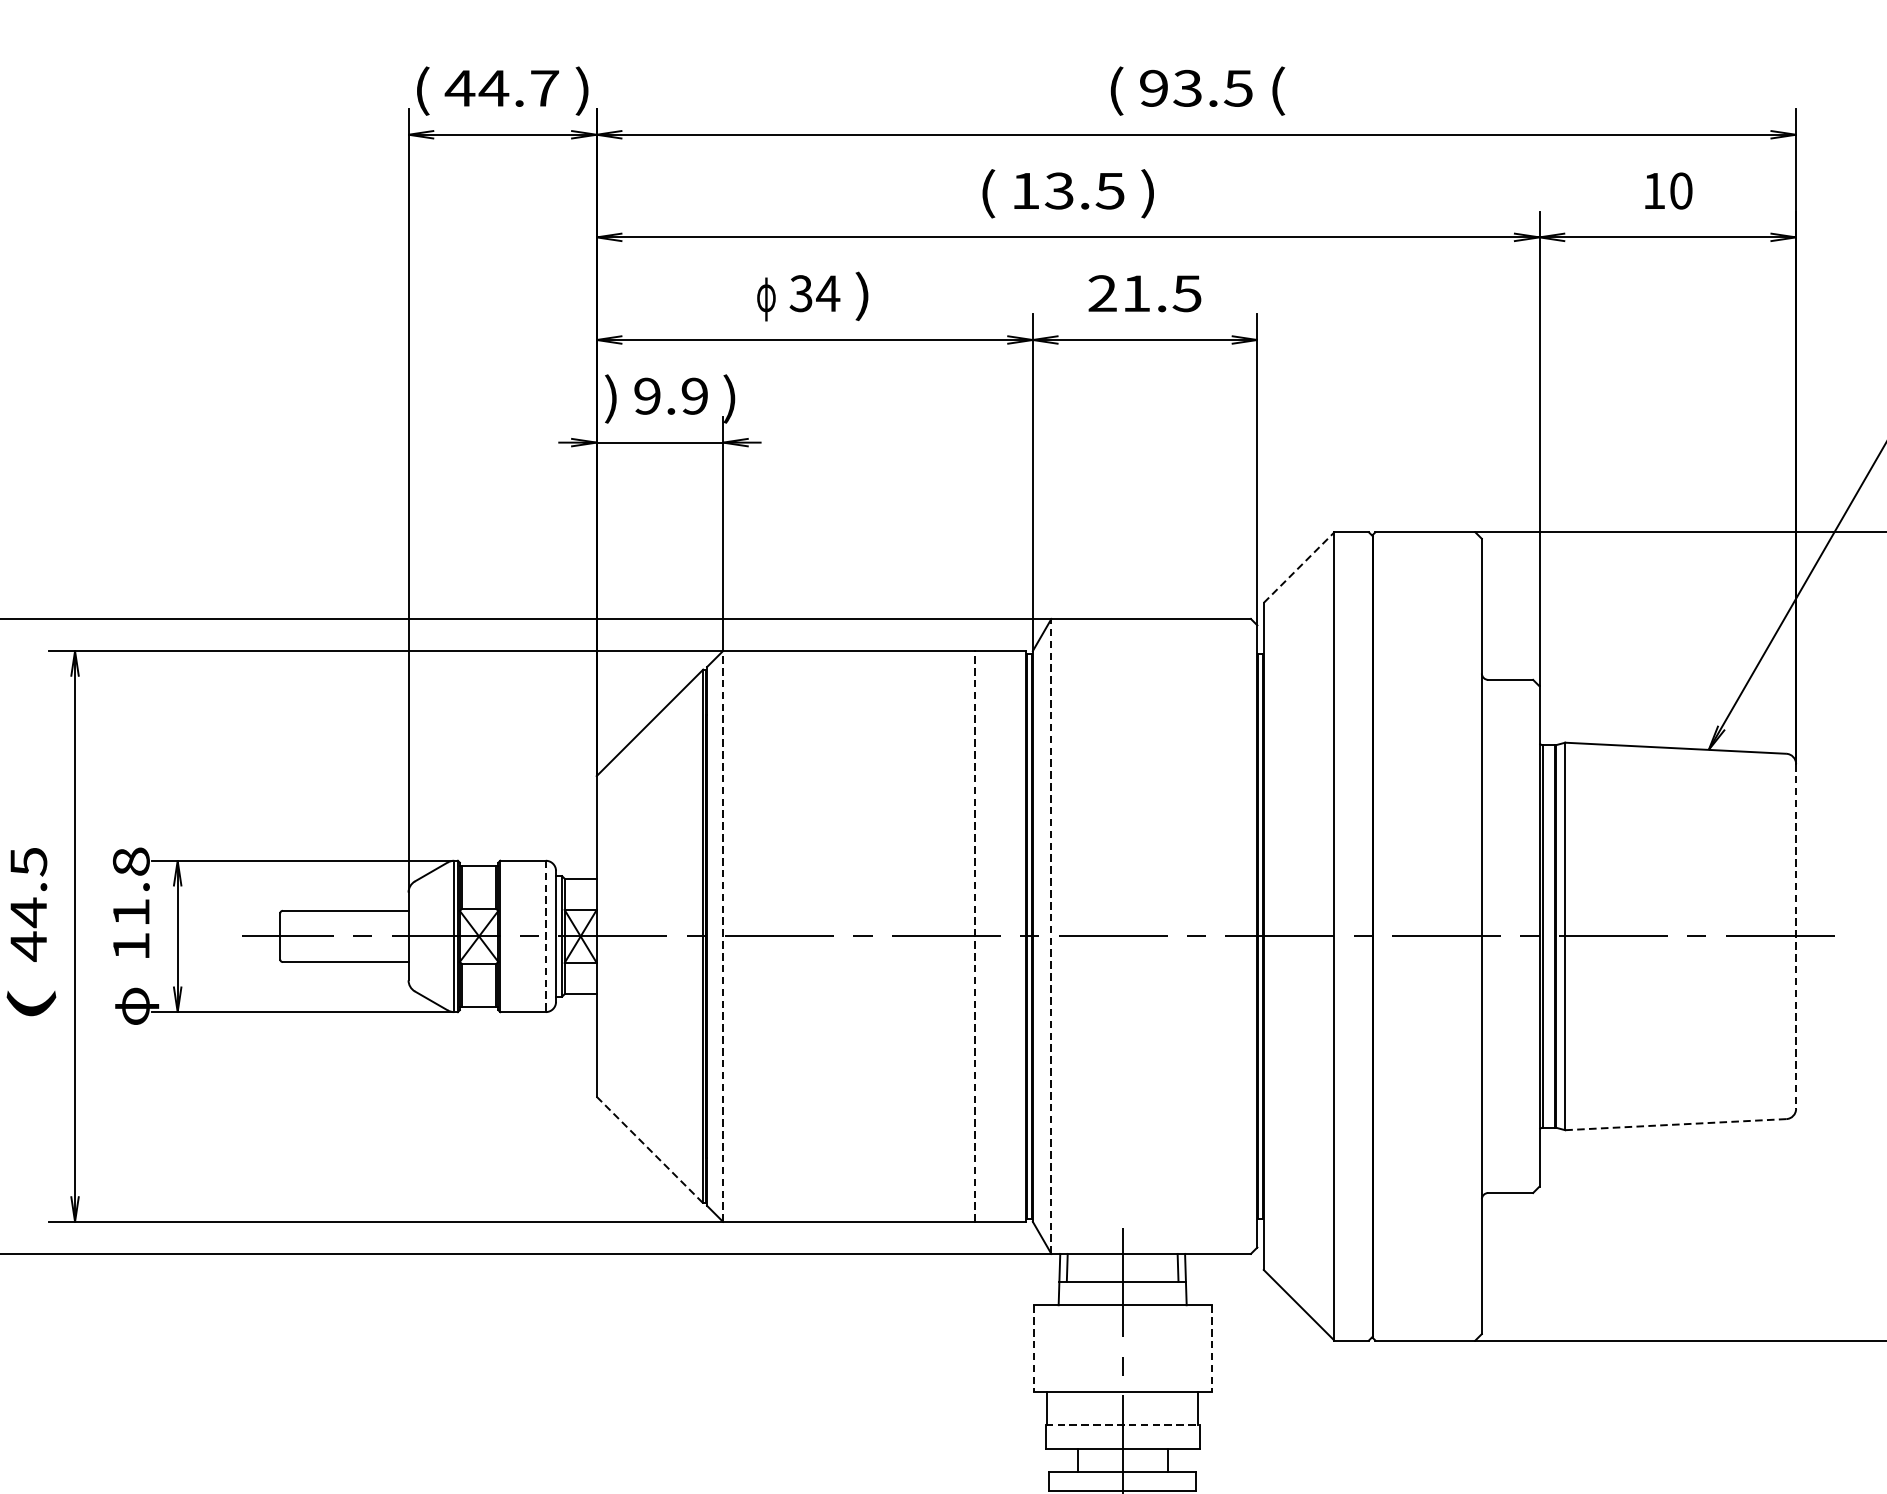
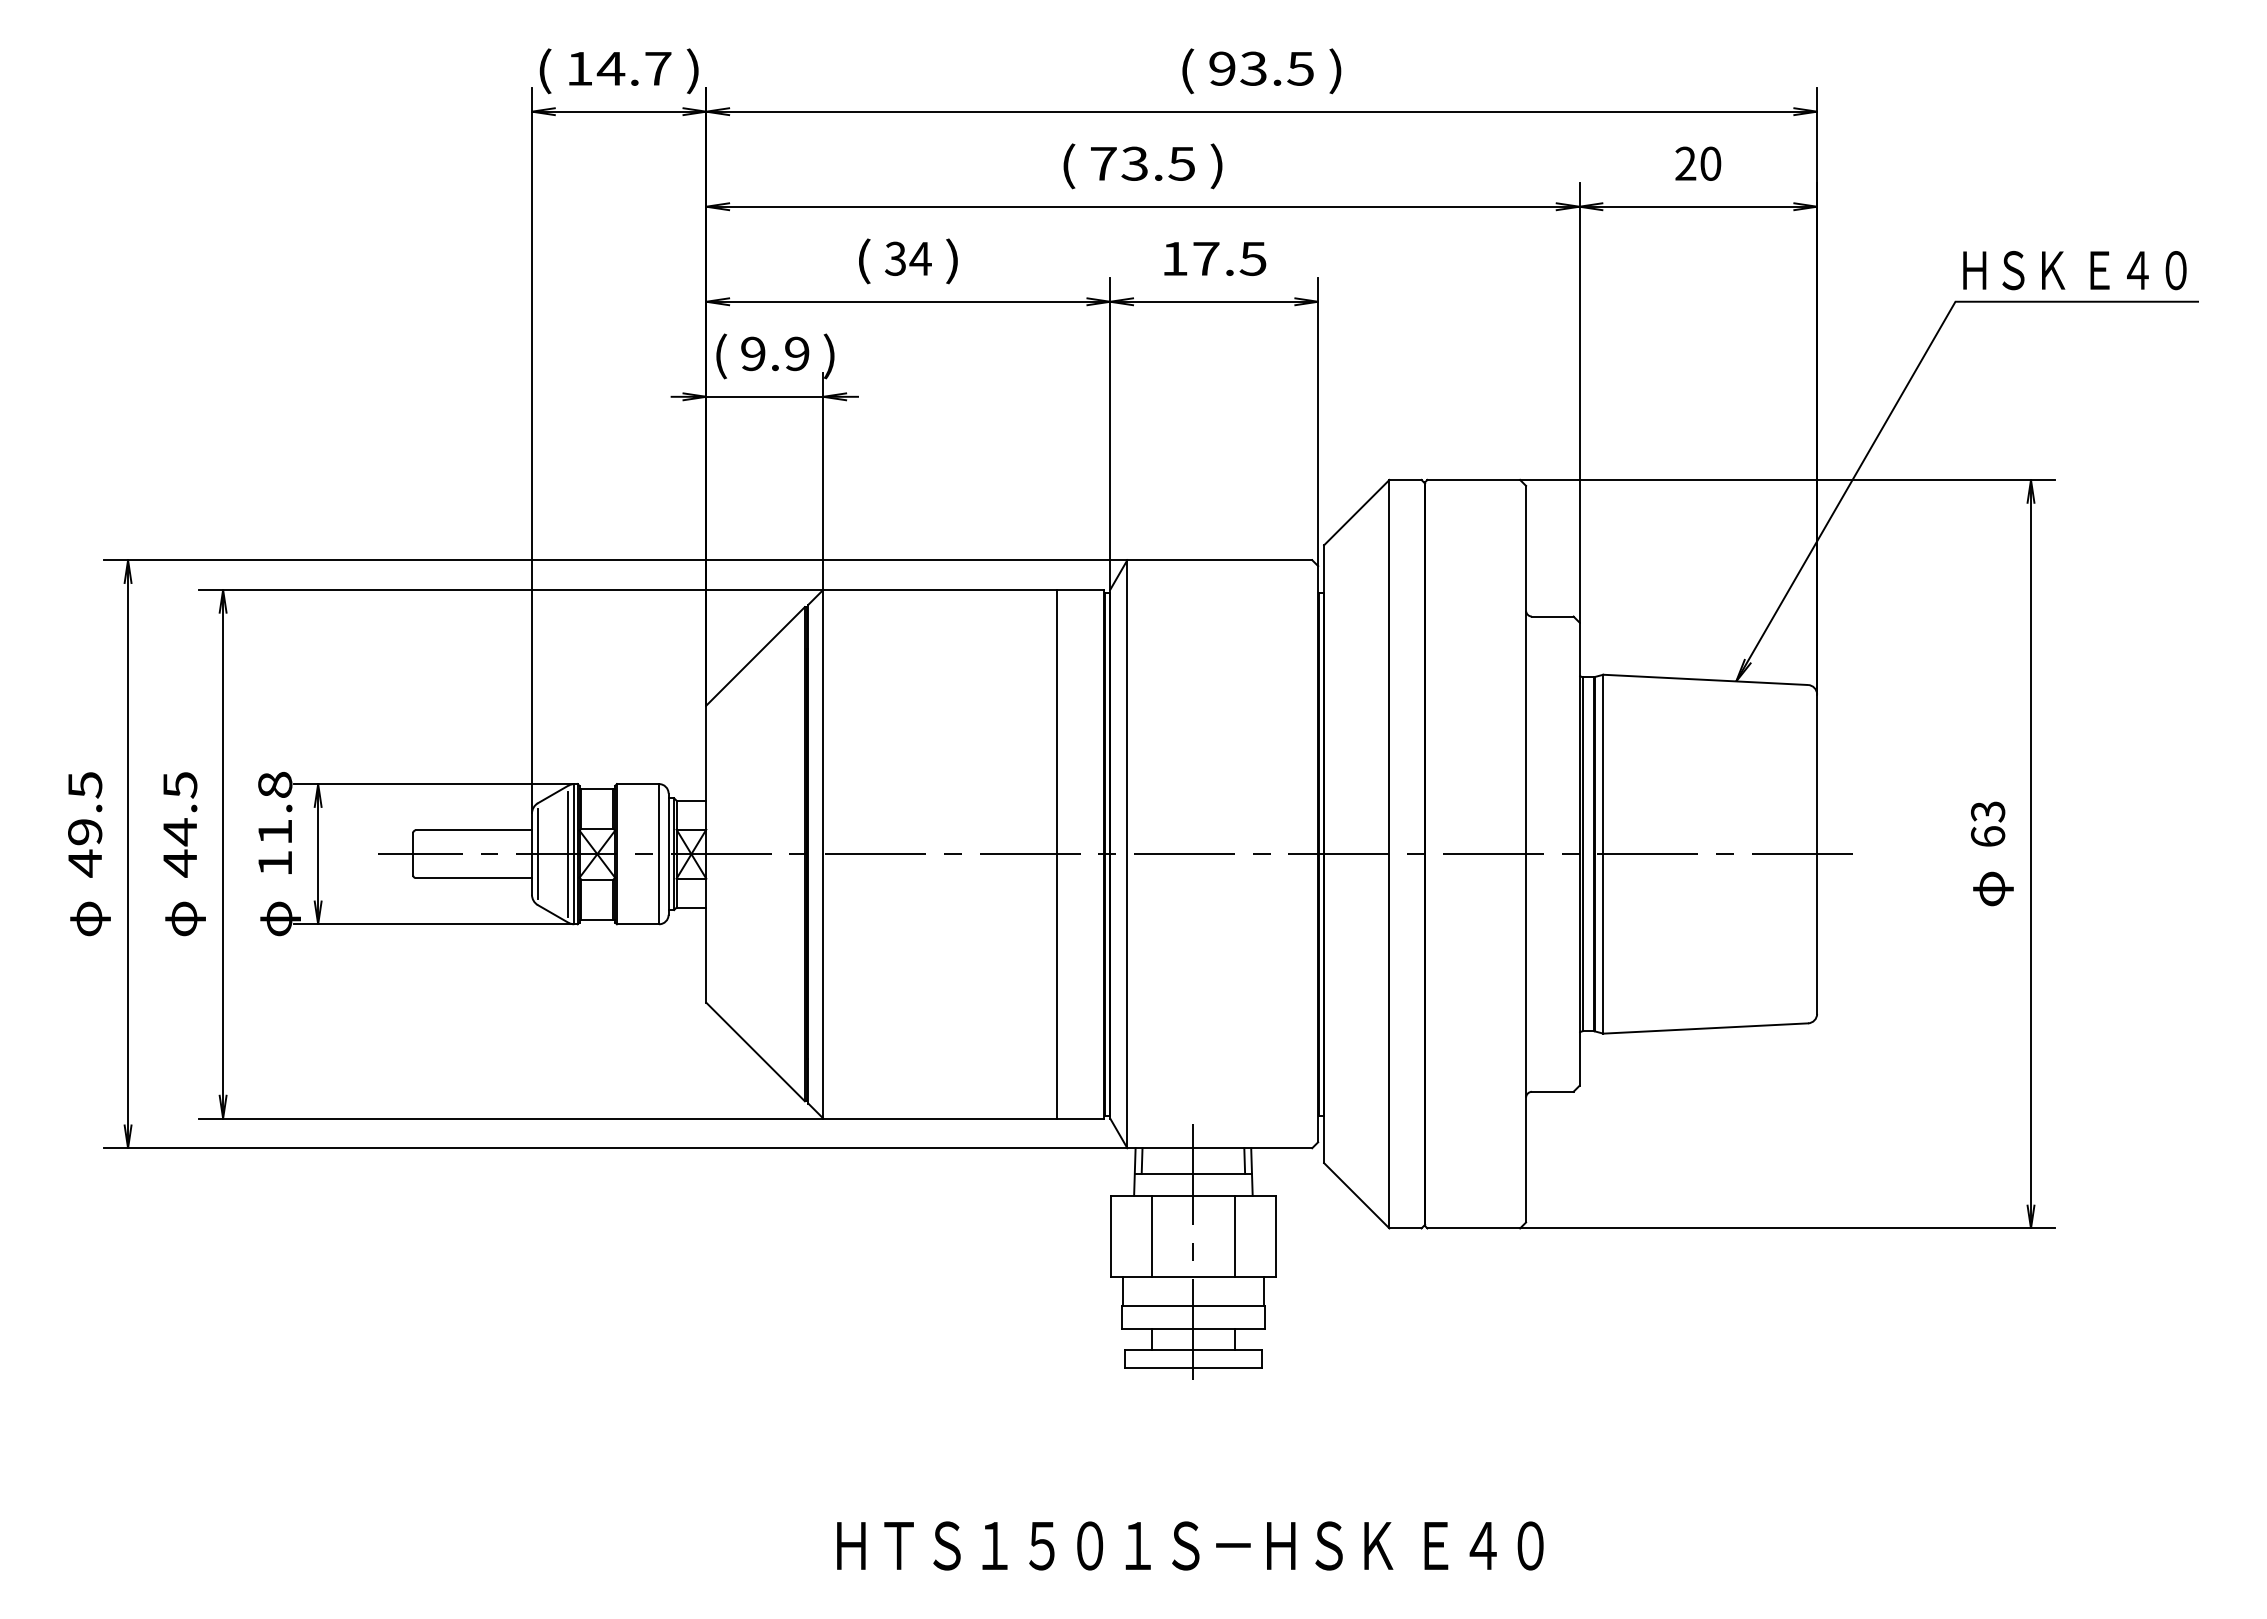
text: (459, 88) -> (579, 68), 44.7 -> 14.7
text: (1277, 91) -> (1336, 71), ( -> )
text: (1025, 190) -> (1103, 163), 13.5 -> 73.5
text: (1653, 190) -> (1685, 163), 10 -> 20
text: (1119, 293) -> (1190, 258), 21.5 -> 17.5
text: (766, 296) -> (863, 261), φ -> (
text: (612, 399) -> (720, 356), ) -> (
line: (1299, 567) -> (1357, 512), dashed -> solid
line: (447, 935) -> (568, 853), added
line: (723, 935) -> (823, 853), dashed -> solid
line: (974, 935) -> (1056, 853), dashed -> solid
line: (1051, 935) -> (1127, 853), dashed -> solid
line: (414, 936) -> (537, 854), added
line: (546, 936) -> (659, 854), dashed -> solid
line: (1796, 936) -> (1817, 854), dashed -> solid
text: (31, 1005) -> (182, 918), ( -> φ
line: (1675, 1124) -> (1705, 1028), dashed -> solid
line: (649, 1150) -> (755, 1052), dashed -> solid
line: (1078, 1348) -> (1152, 1235), added
line: (1167, 1348) -> (1234, 1235), added
line: (1034, 1349) -> (1111, 1236), dashed -> solid
line: (1211, 1349) -> (1275, 1236), dashed -> solid
line: (1122, 1424) -> (1193, 1306), dashed -> solid

